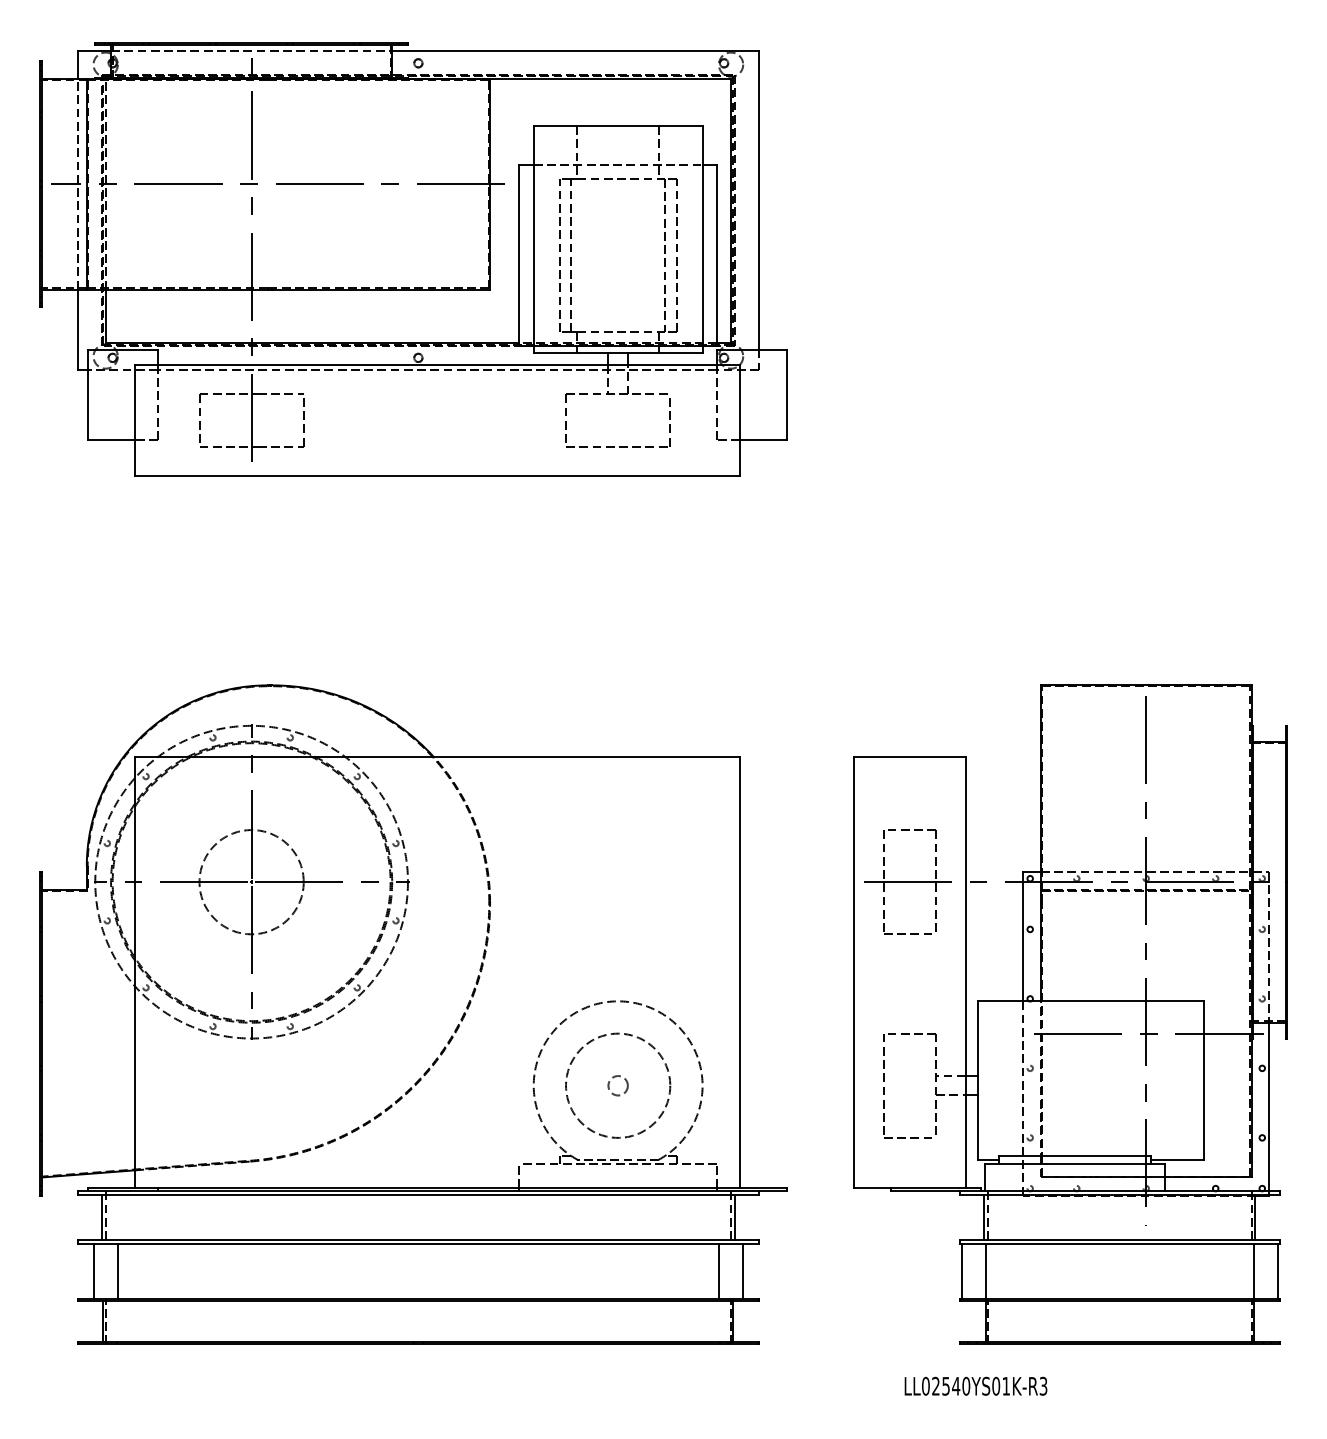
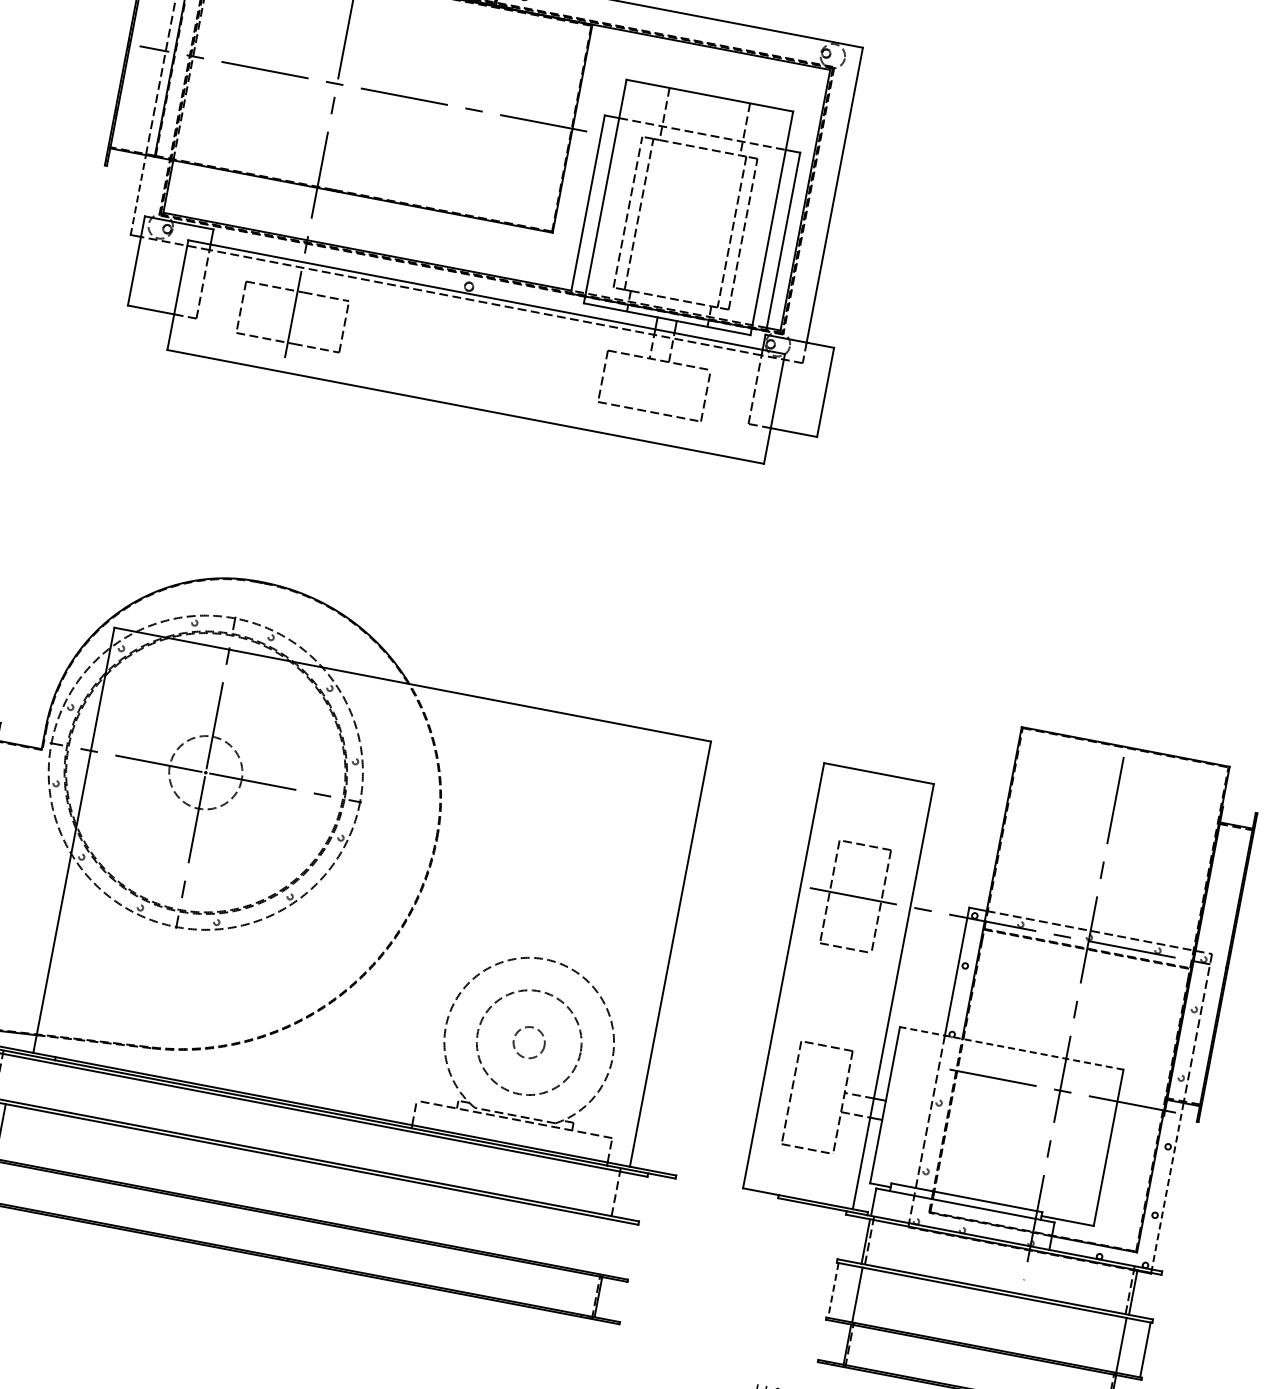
line: (77, 329) -> (138, 194), solid -> dashed
circle: (251, 882) -> (205, 773), size x0.7
line: (1090, 1001) -> (1011, 1048), solid -> dashed
circle: (617, 1085) -> (528, 1042), size x1.6
line: (1269, 1107) -> (1167, 1186), solid -> dashed
line: (734, 1217) -> (619, 1194), removed
line: (718, 1271) -> (593, 1244), removed
line: (743, 1271) -> (617, 1249), removed
line: (961, 1271) -> (833, 1290), solid -> dashed

